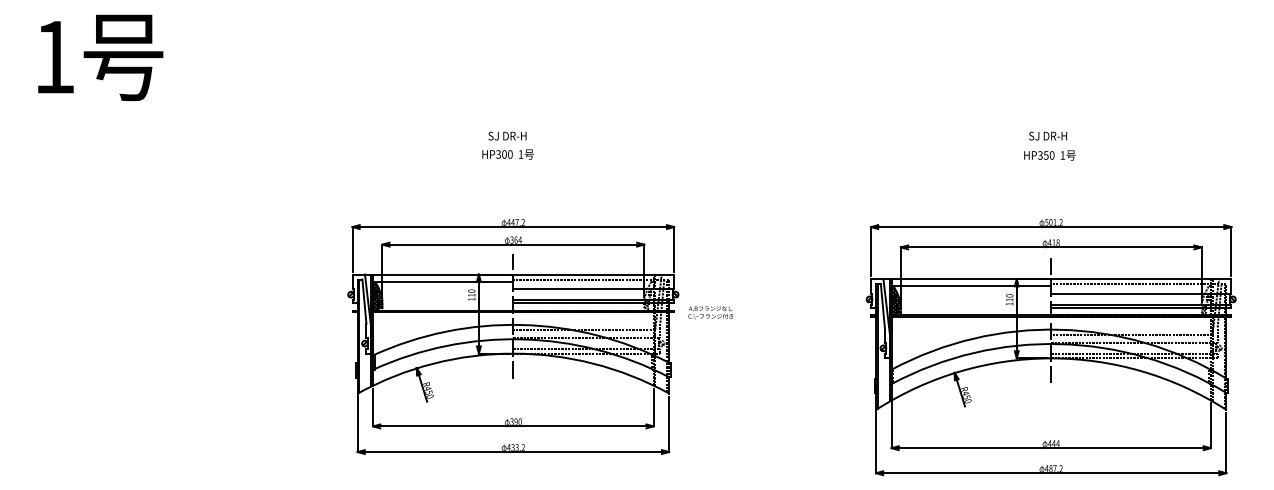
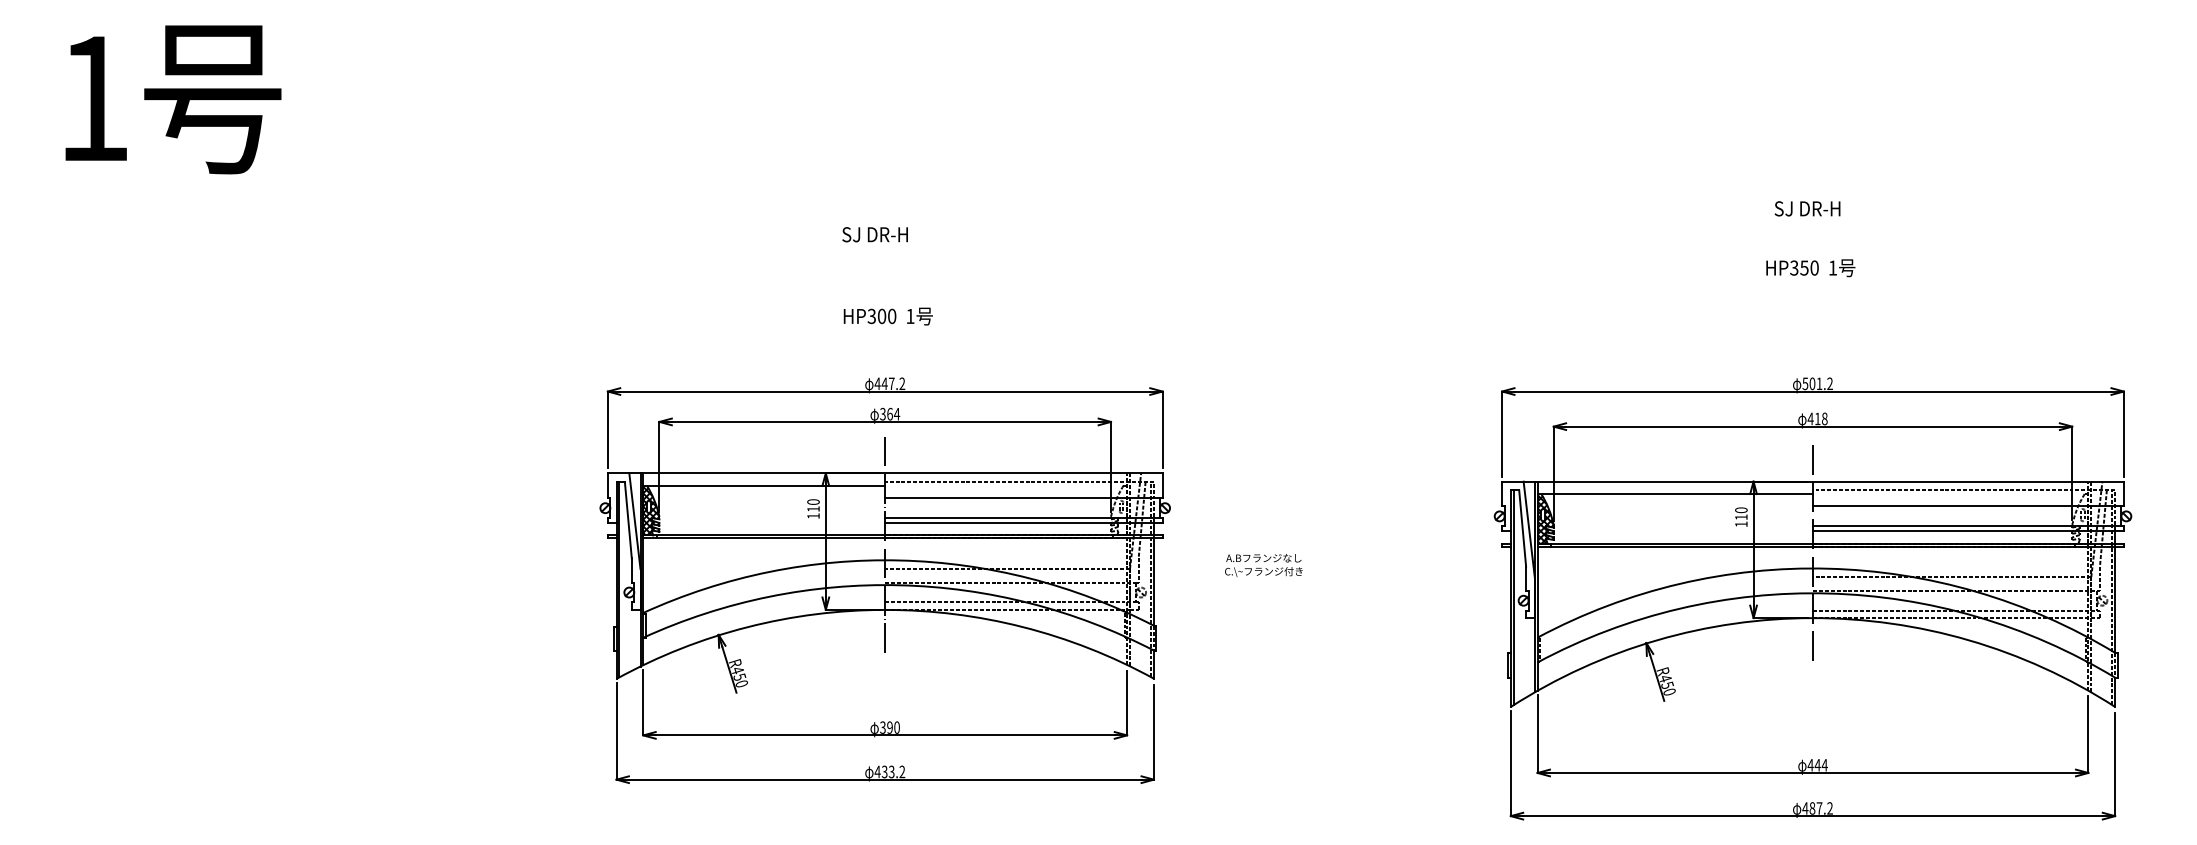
text: (1048, 135) -> (1808, 207), moved
text: (507, 154) -> (887, 316), moved
text: (710, 312) -> (1263, 564), moved

